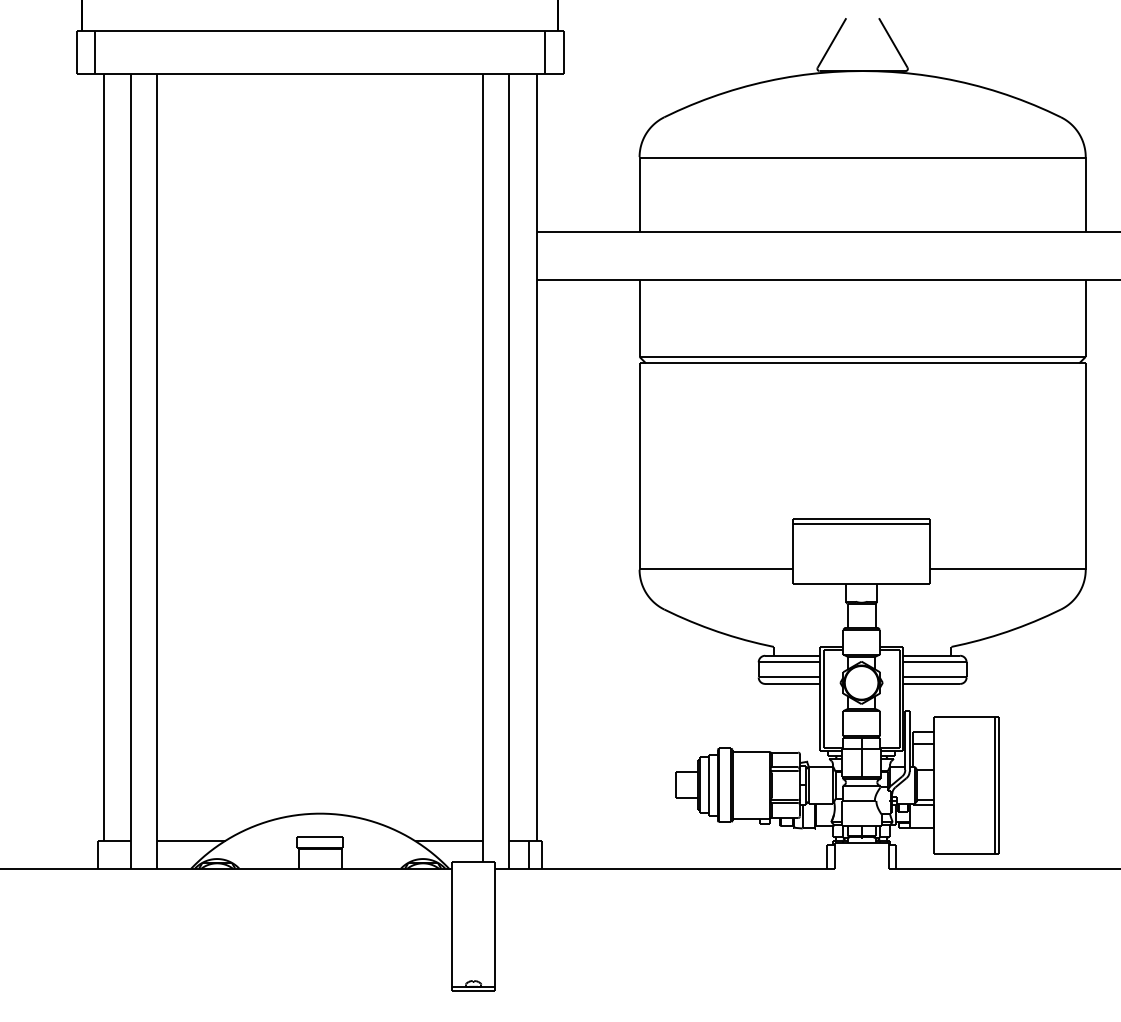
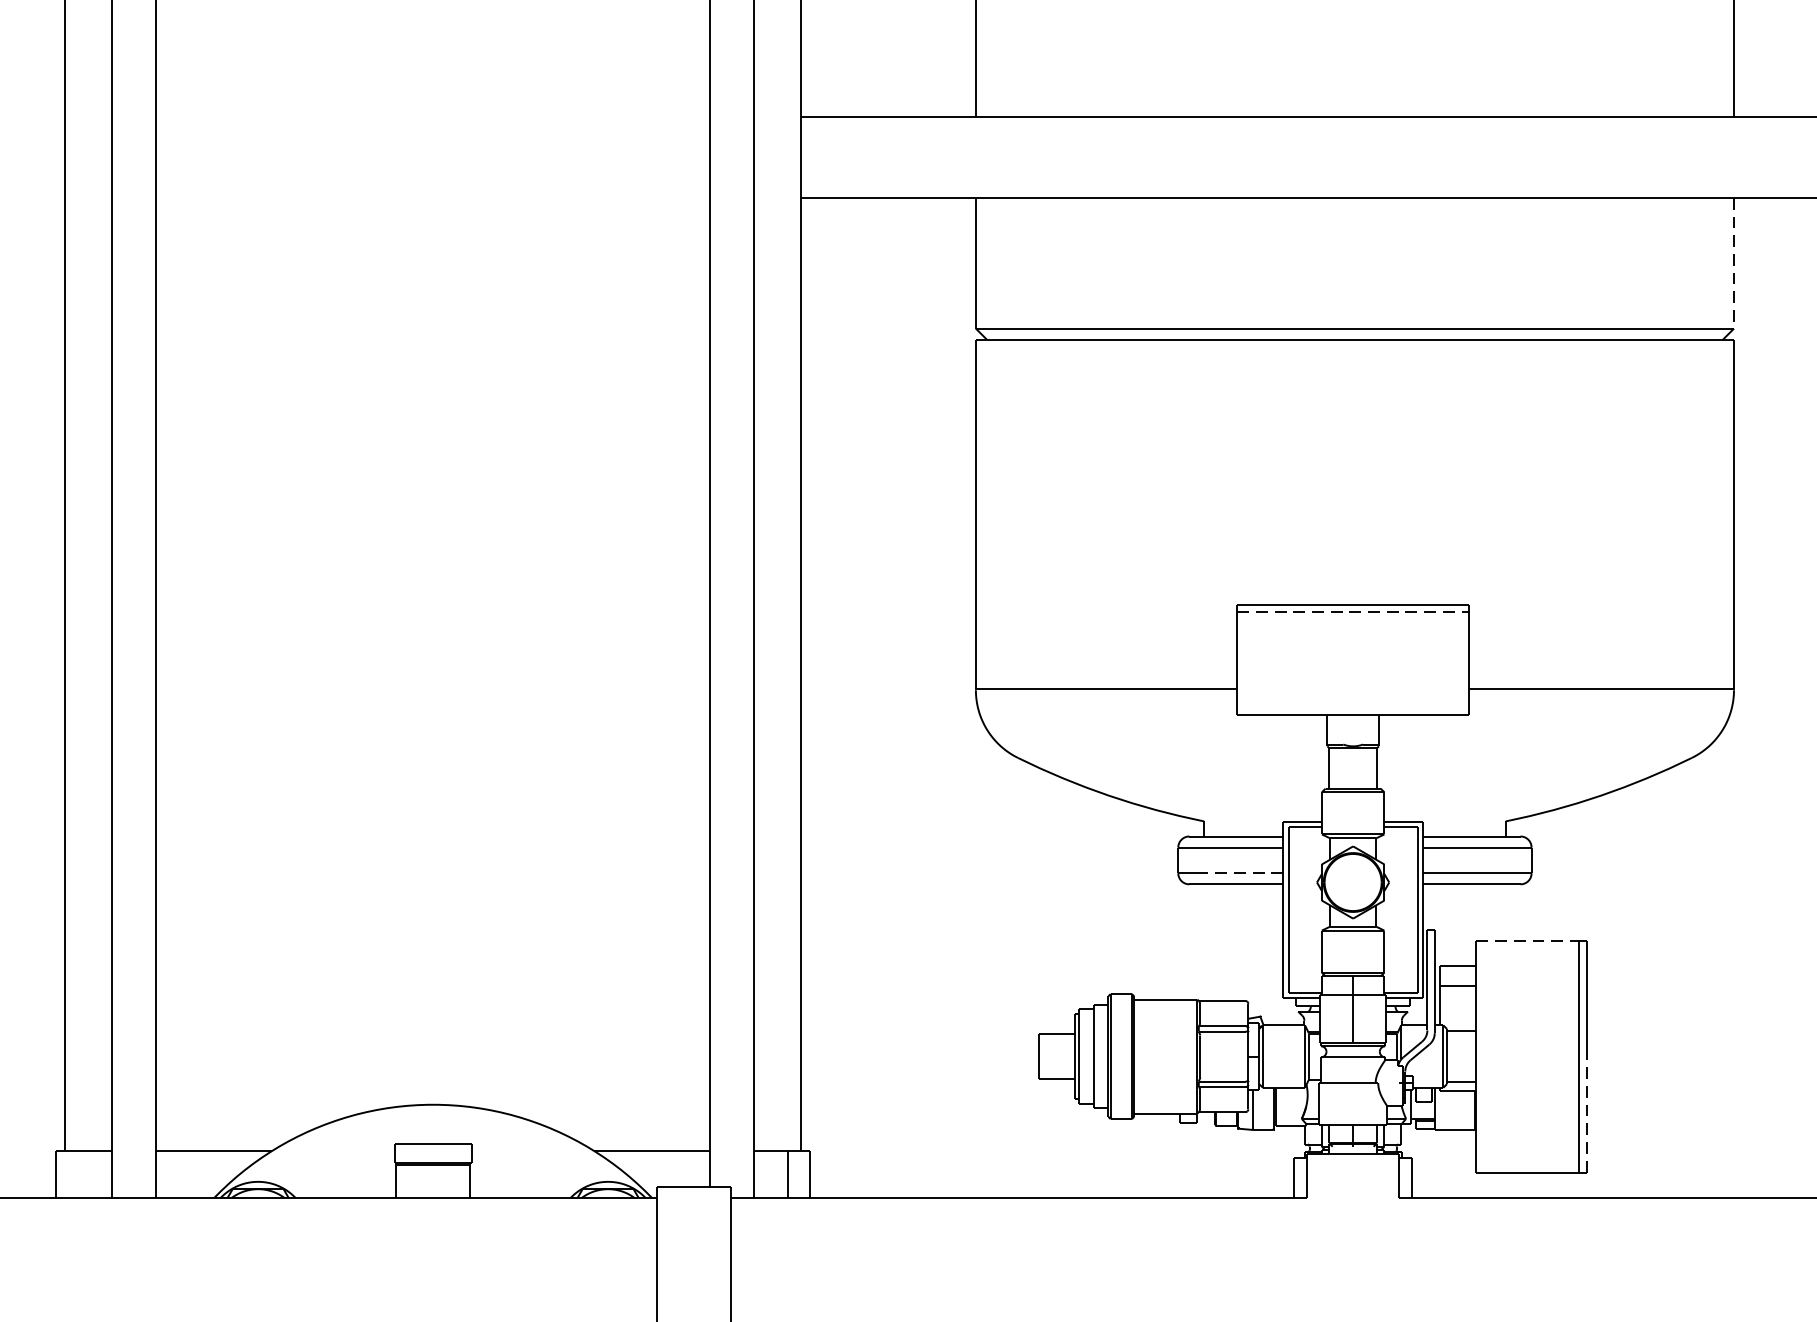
line: (1085, 318) -> (1733, 263), solid -> dashed
line: (862, 523) -> (1354, 611), solid -> dashed
line: (795, 677) -> (1240, 873), solid -> dashed
line: (964, 717) -> (1527, 941), solid -> dashed
line: (999, 818) -> (1587, 1112), solid -> dashed

